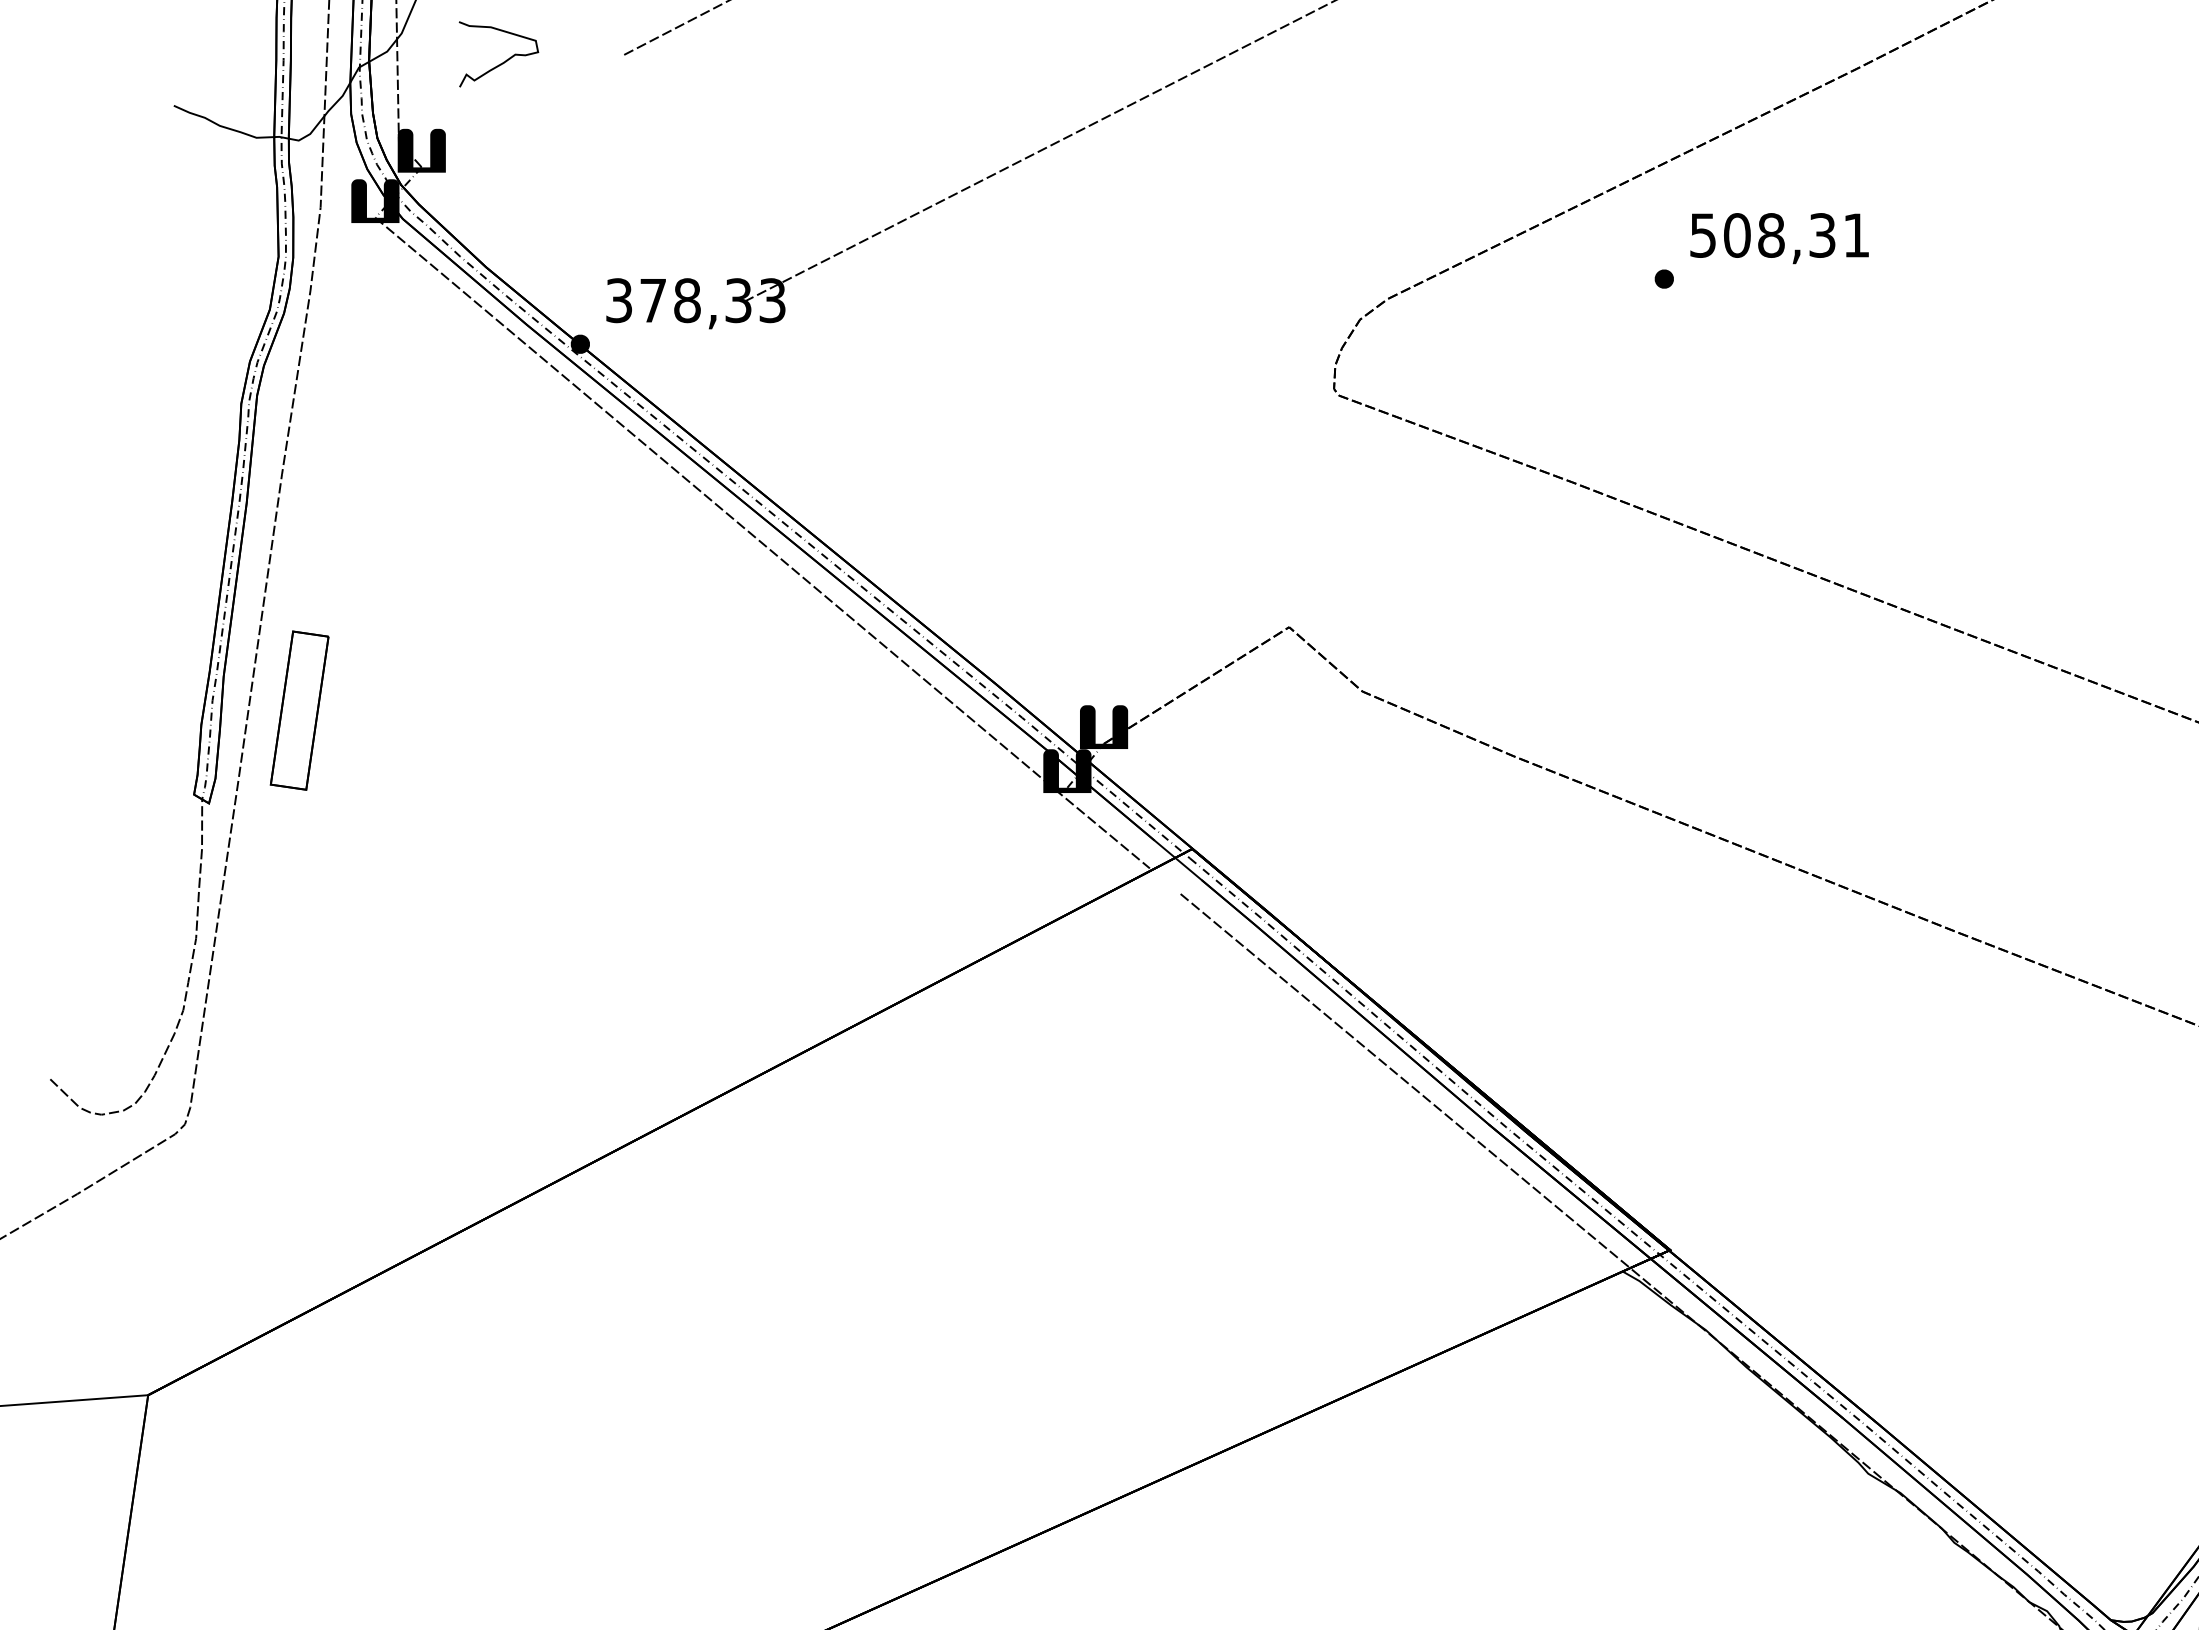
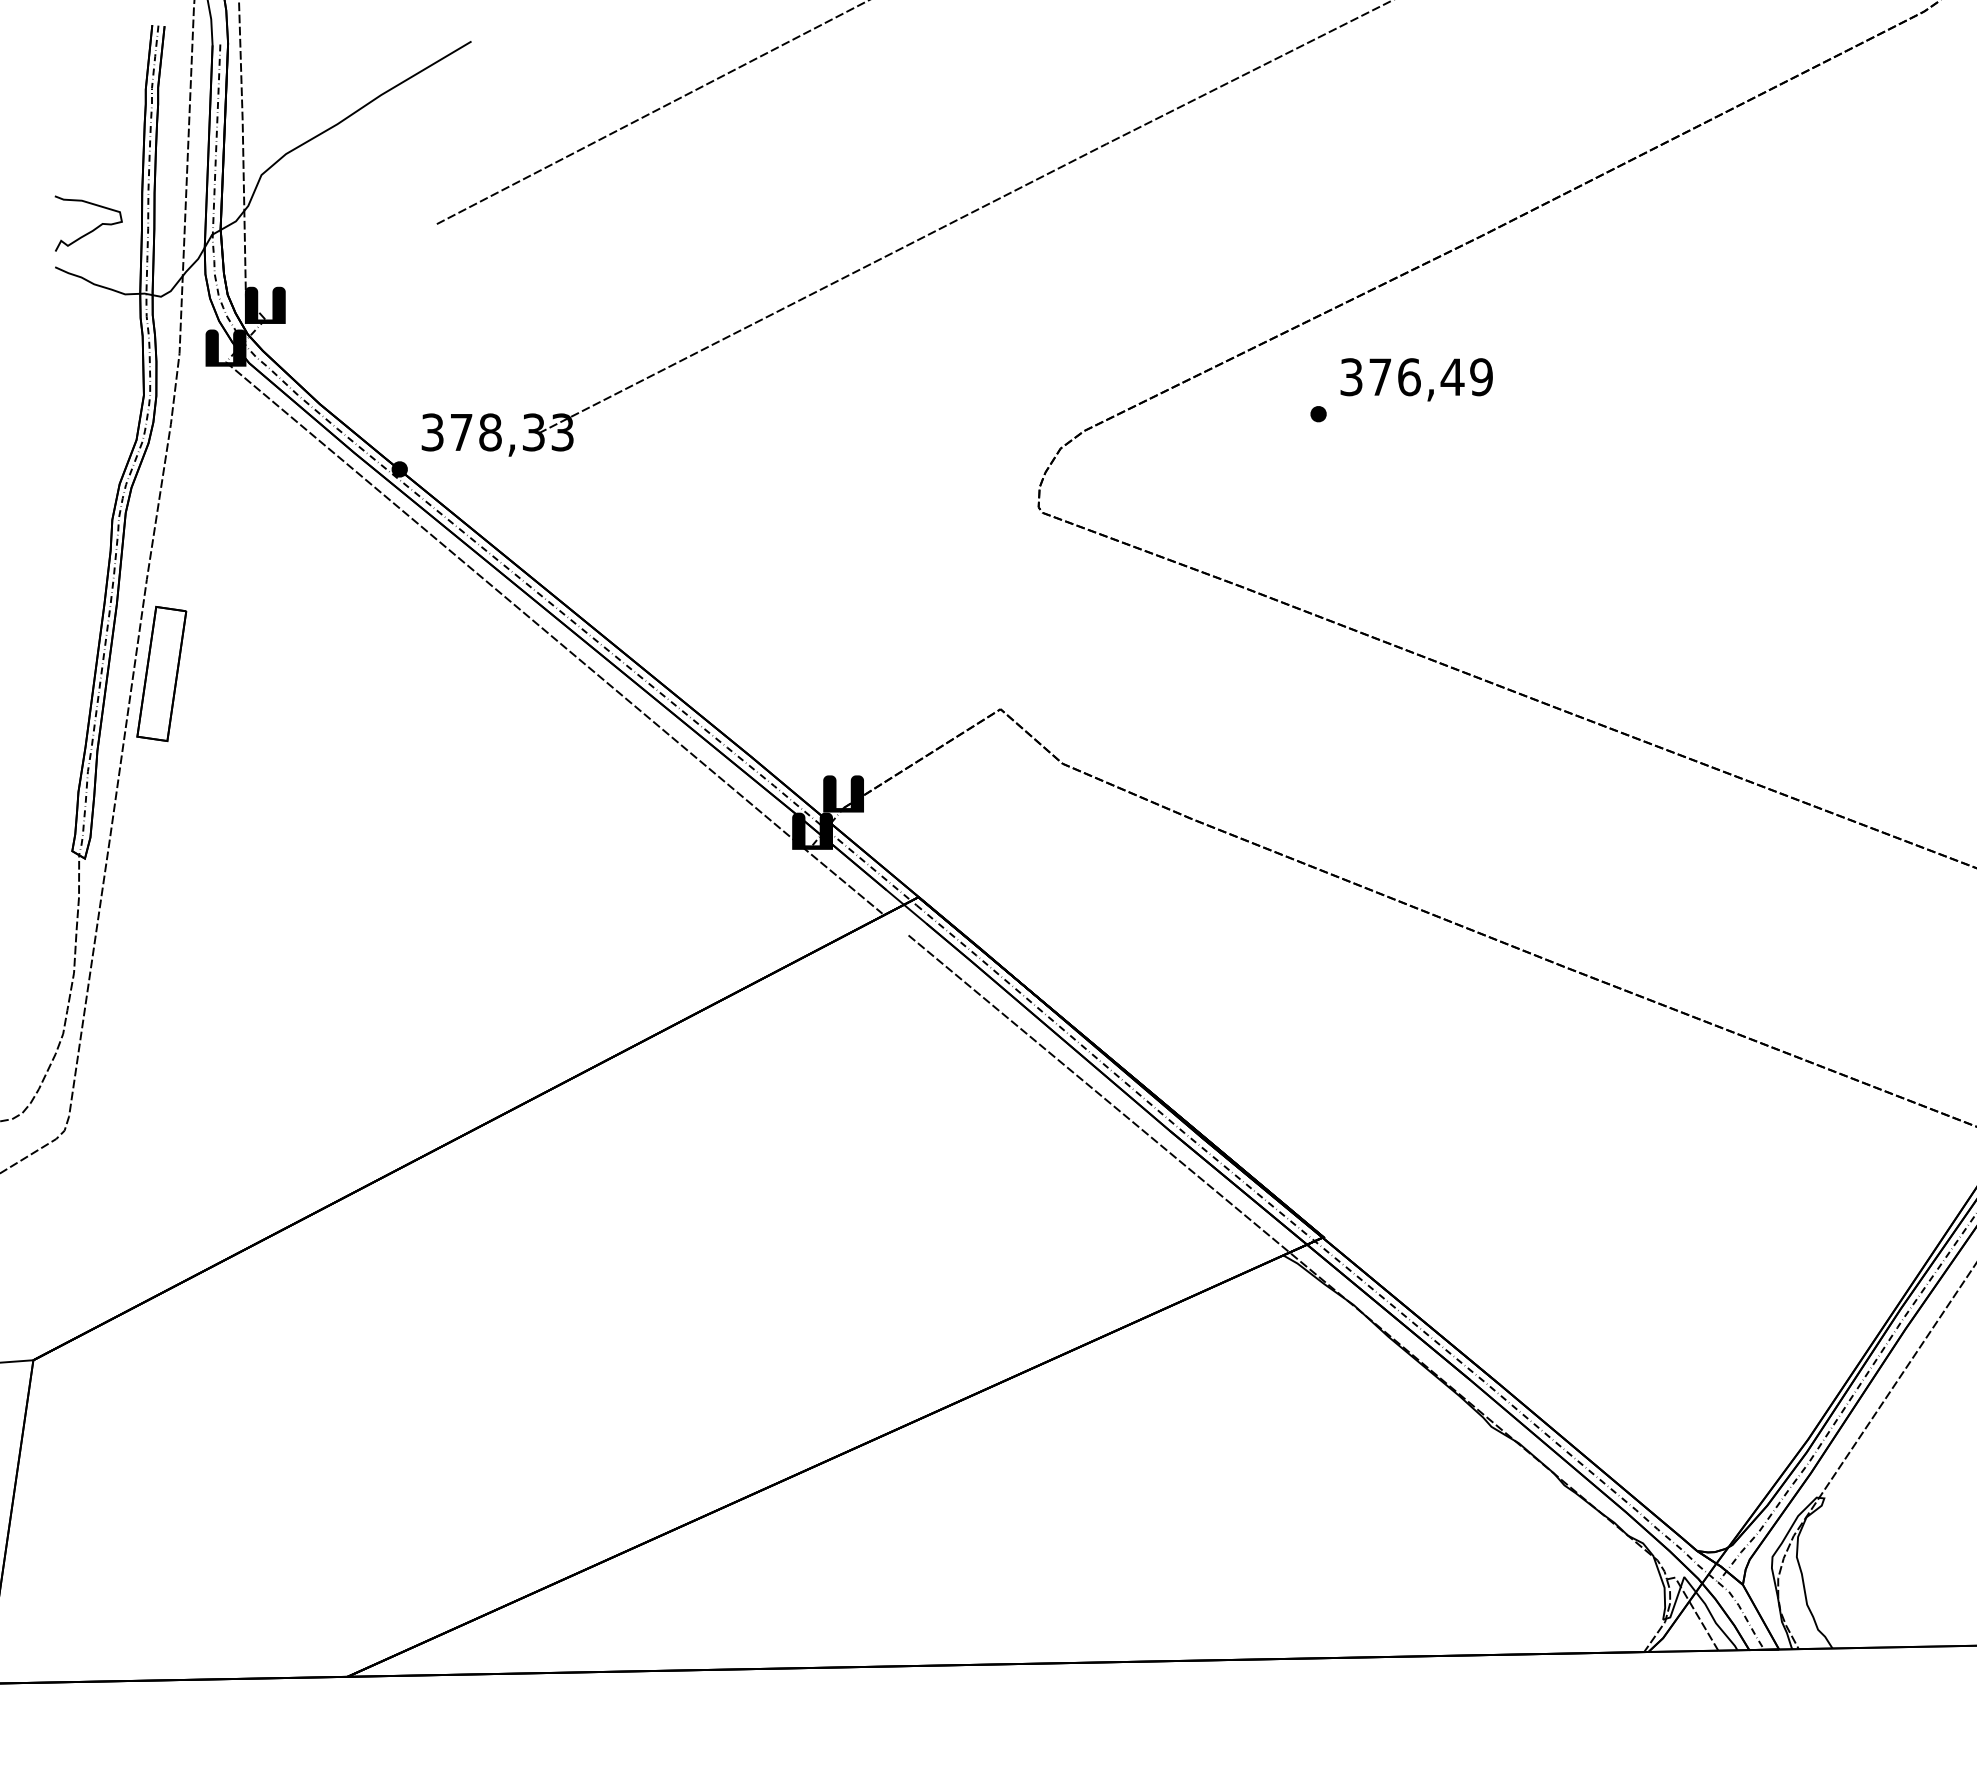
curve: (503, 61) -> (92, 229), moved
text: (1779, 235) -> (1416, 377), 508,31 -> 376,49
part: (299, 710) -> (161, 673), moved

